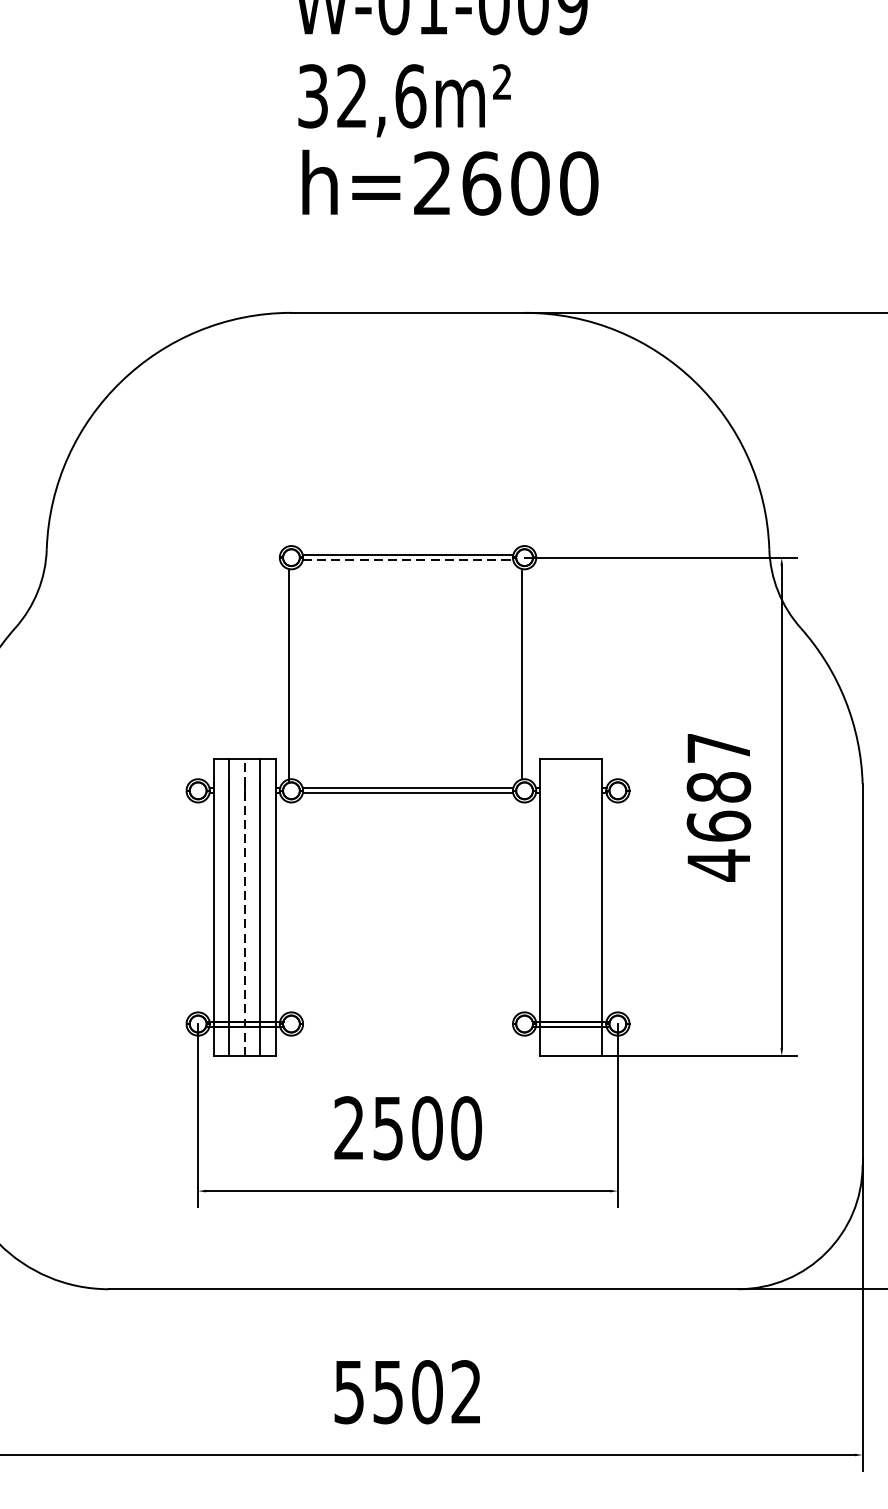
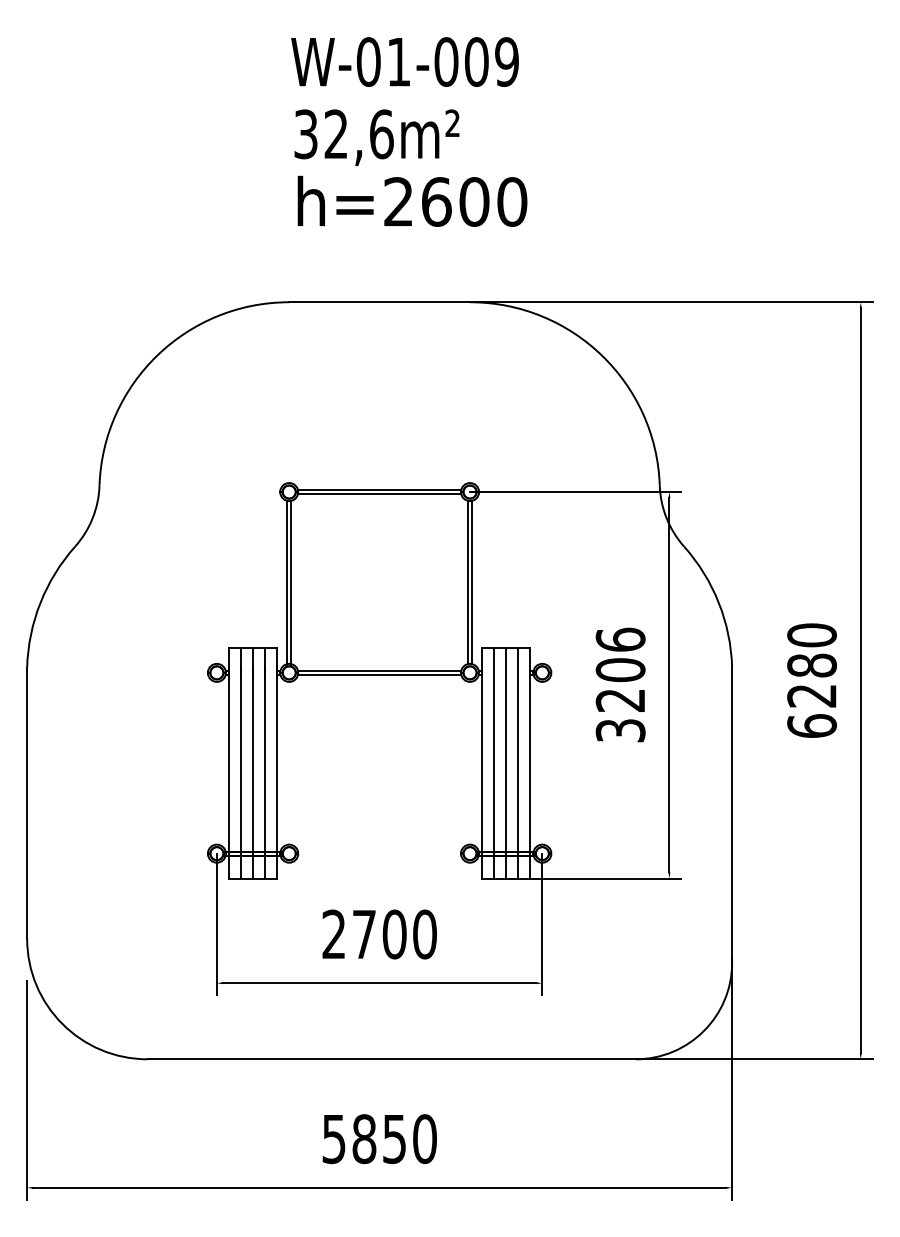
line: (407, 560) -> (379, 494), dashed -> solid
line: (526, 674) -> (471, 582), added
line: (294, 675) -> (291, 583), added
text: (718, 807) -> (620, 685), 4687 -> 3206
line: (245, 906) -> (253, 762), dashed -> solid
line: (556, 907) -> (494, 763), added
line: (571, 907) -> (506, 763), added
line: (587, 907) -> (518, 763), added
text: (388, 1128) -> (364, 934), 2500 -> 2700
text: (427, 1392) -> (394, 1139), 5502 -> 5850

